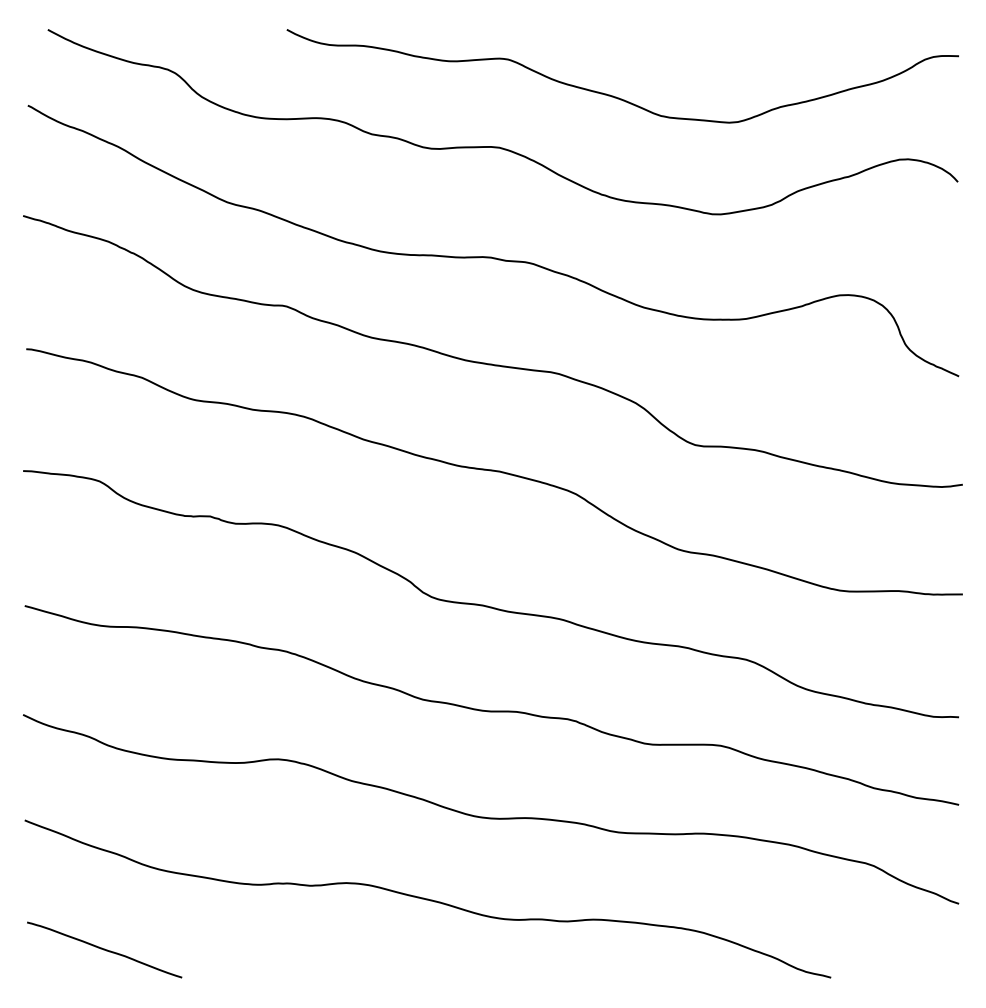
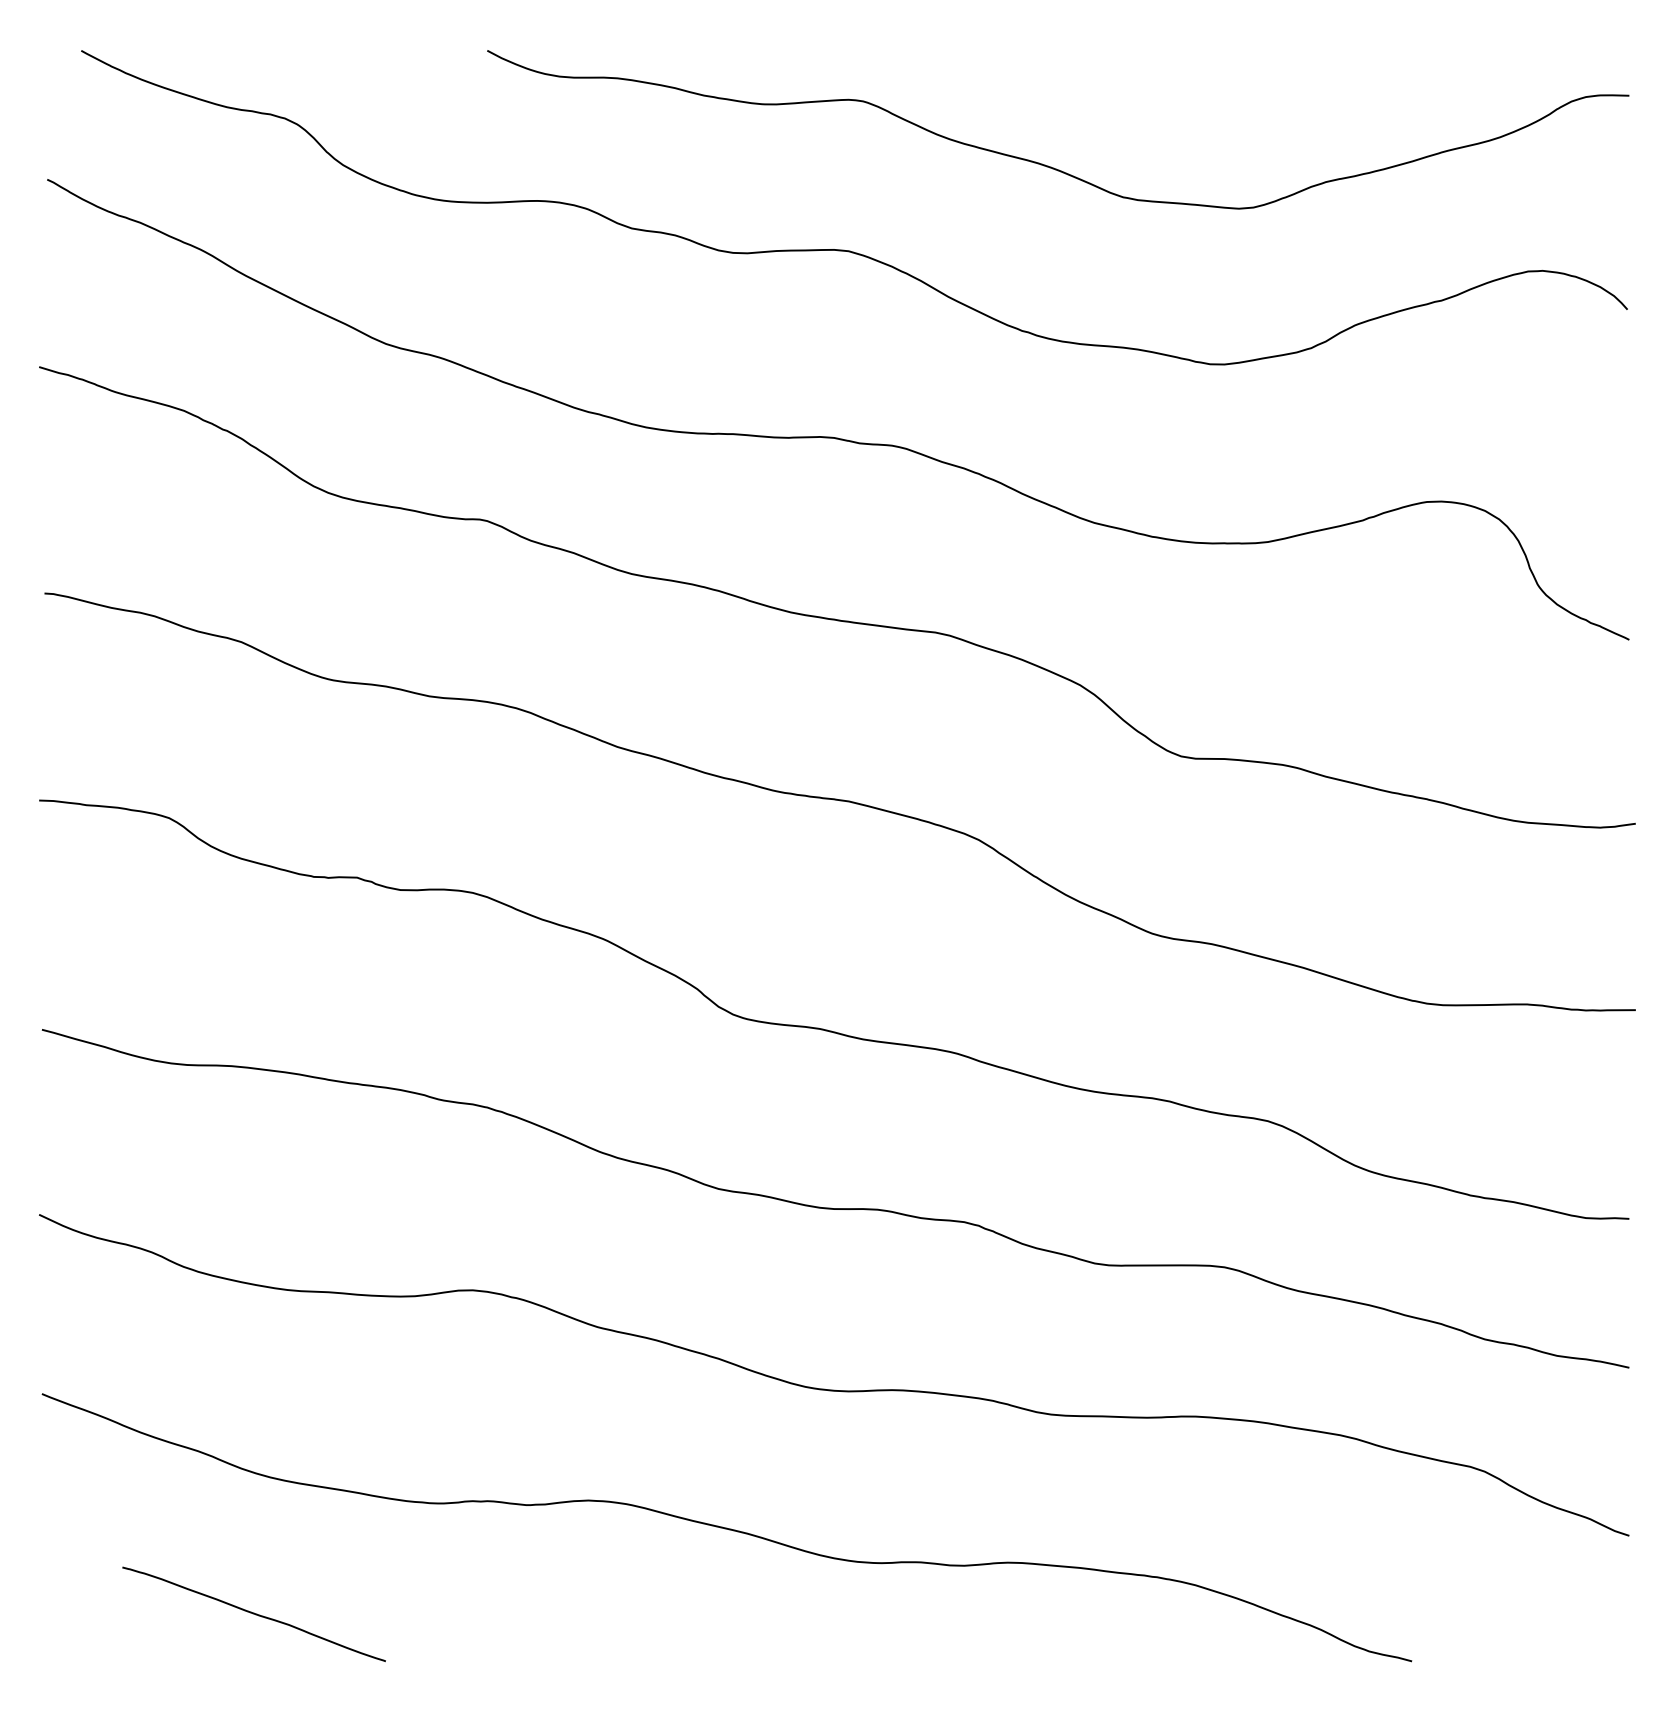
curve: (104, 949) -> (253, 1613), moved

